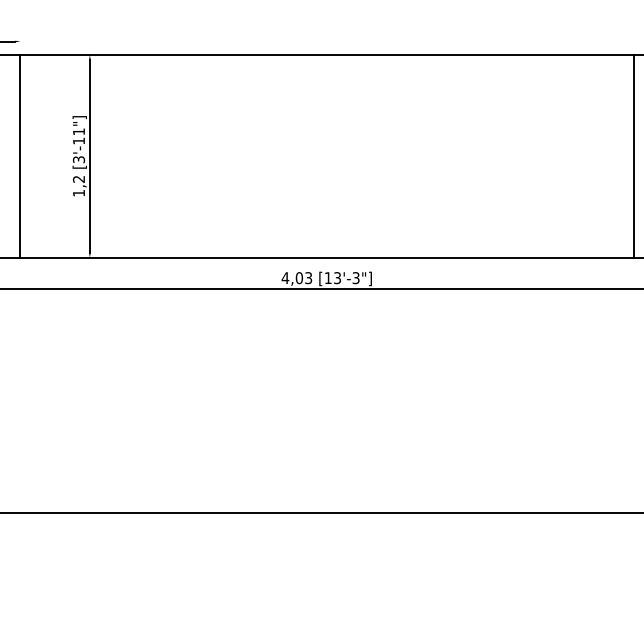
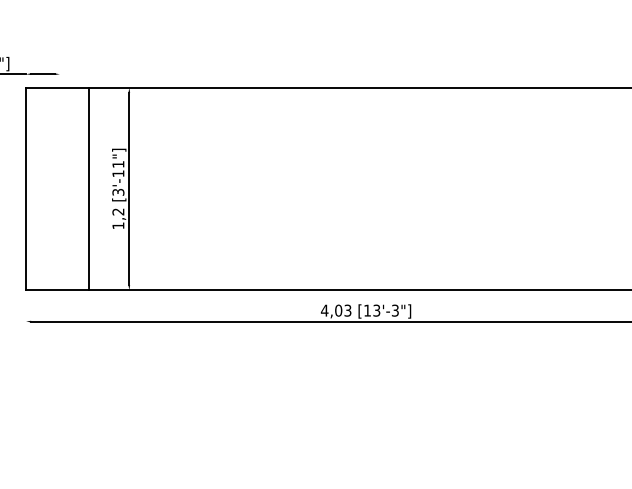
line: (20, 155) -> (88, 188), moved

